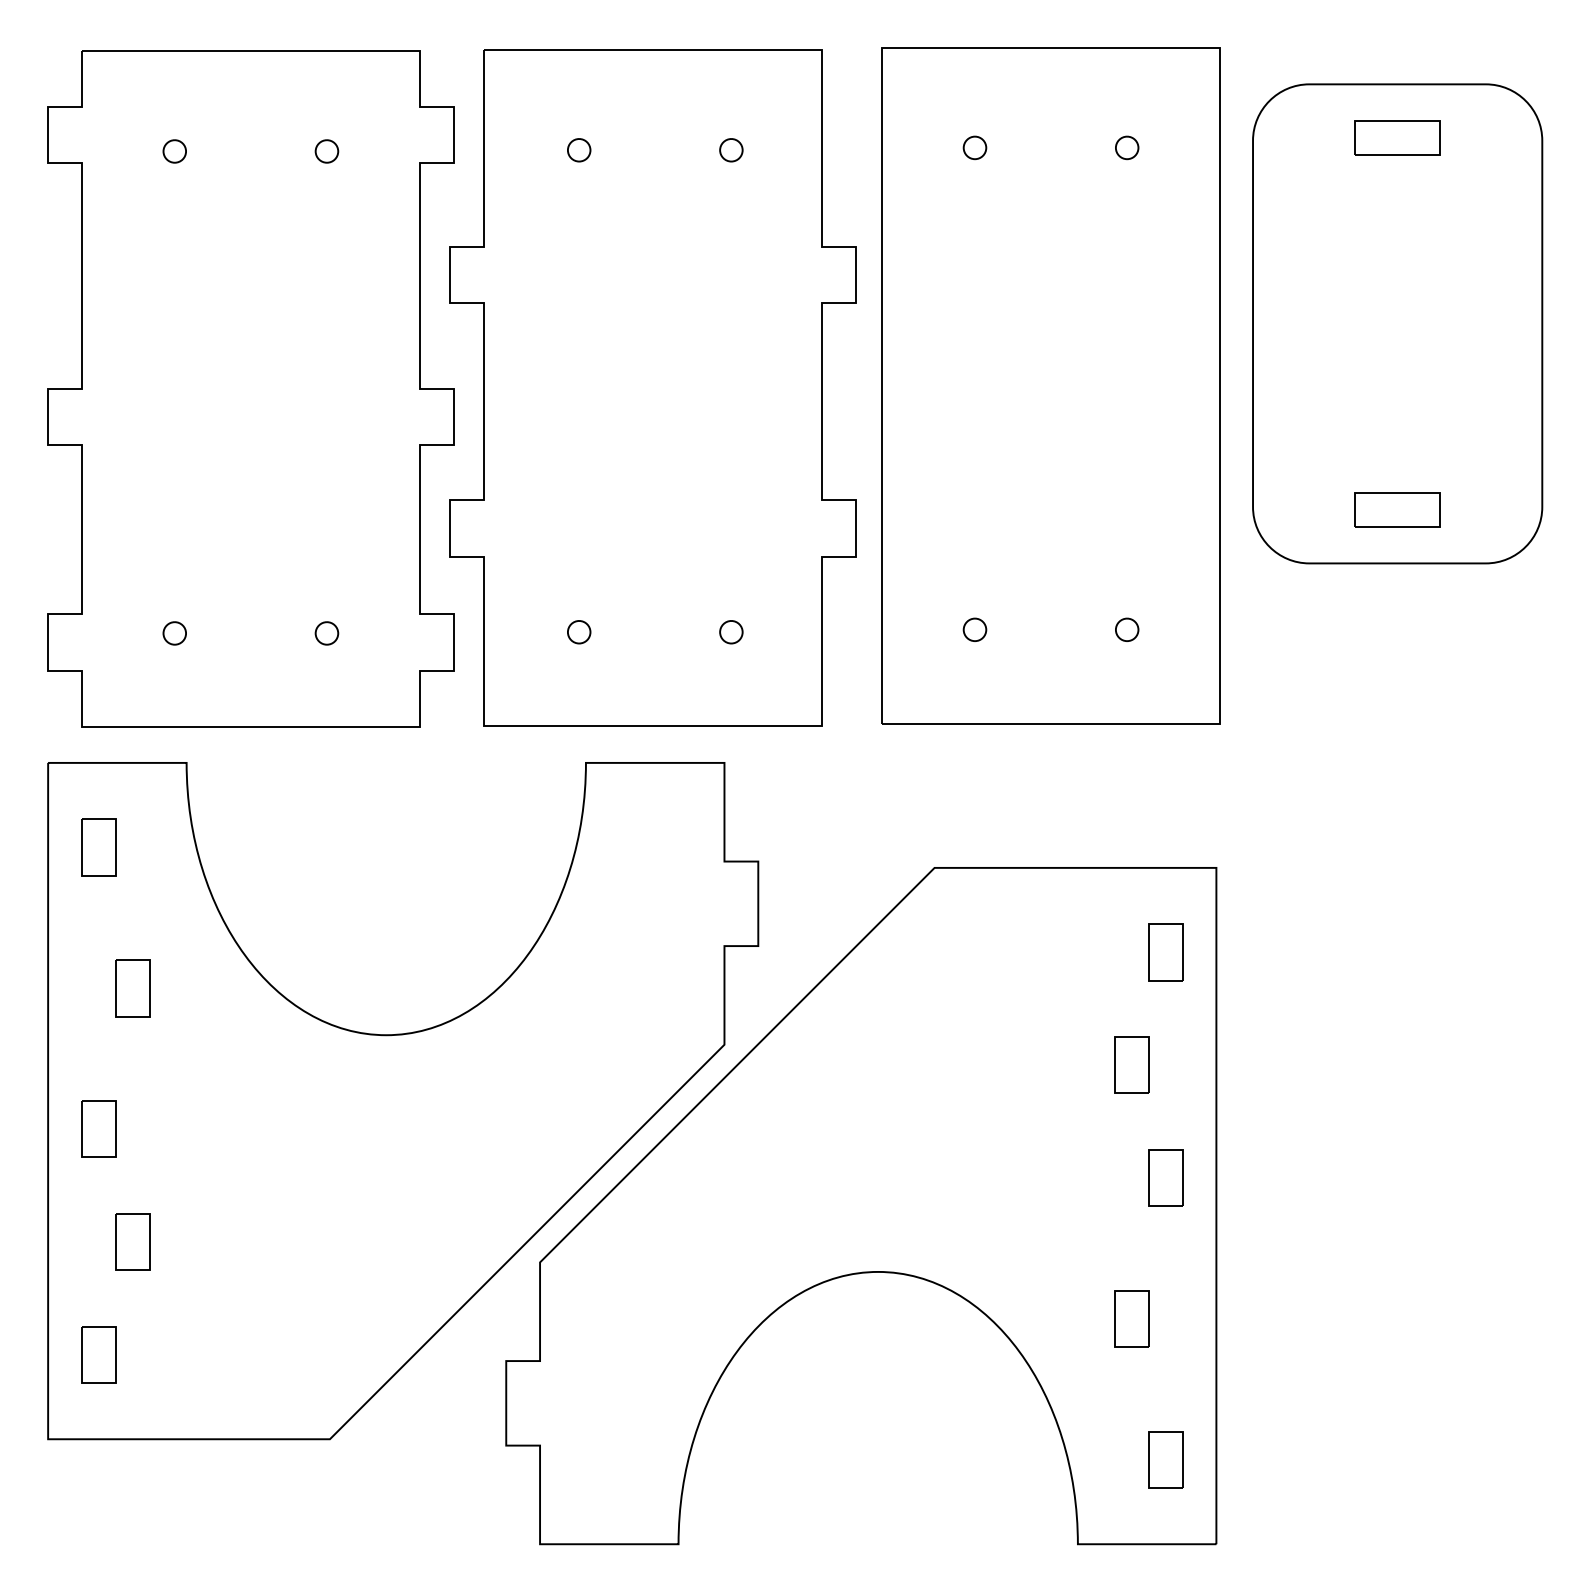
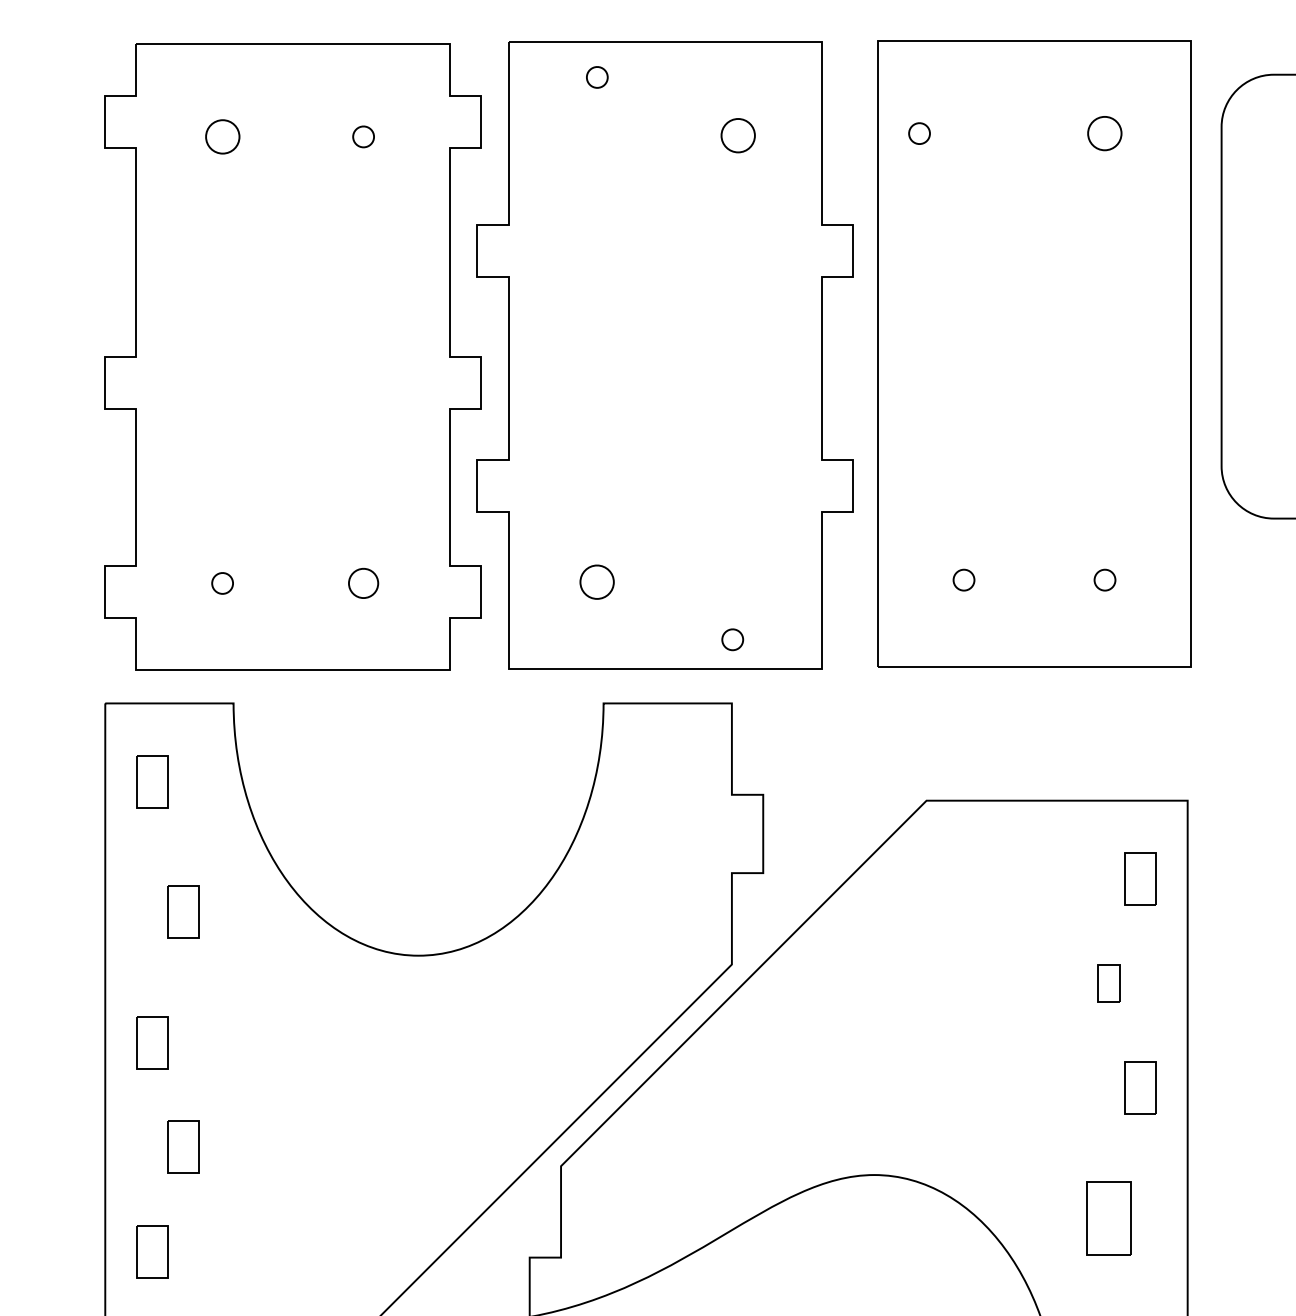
part: (974, 147) -> (919, 133), moved
part: (1127, 147) -> (1105, 133), size x1.6
part: (579, 150) -> (597, 77), moved
part: (731, 150) -> (738, 136), size x1.6
part: (174, 151) -> (222, 136), size x1.6
part: (579, 632) -> (597, 582), size x1.6
part: (731, 632) -> (732, 640), moved
part: (326, 633) -> (363, 583), size x1.4
part: (1131, 1064) -> (1109, 982), size x0.7
part: (1131, 1318) -> (1109, 1218), size x1.4

